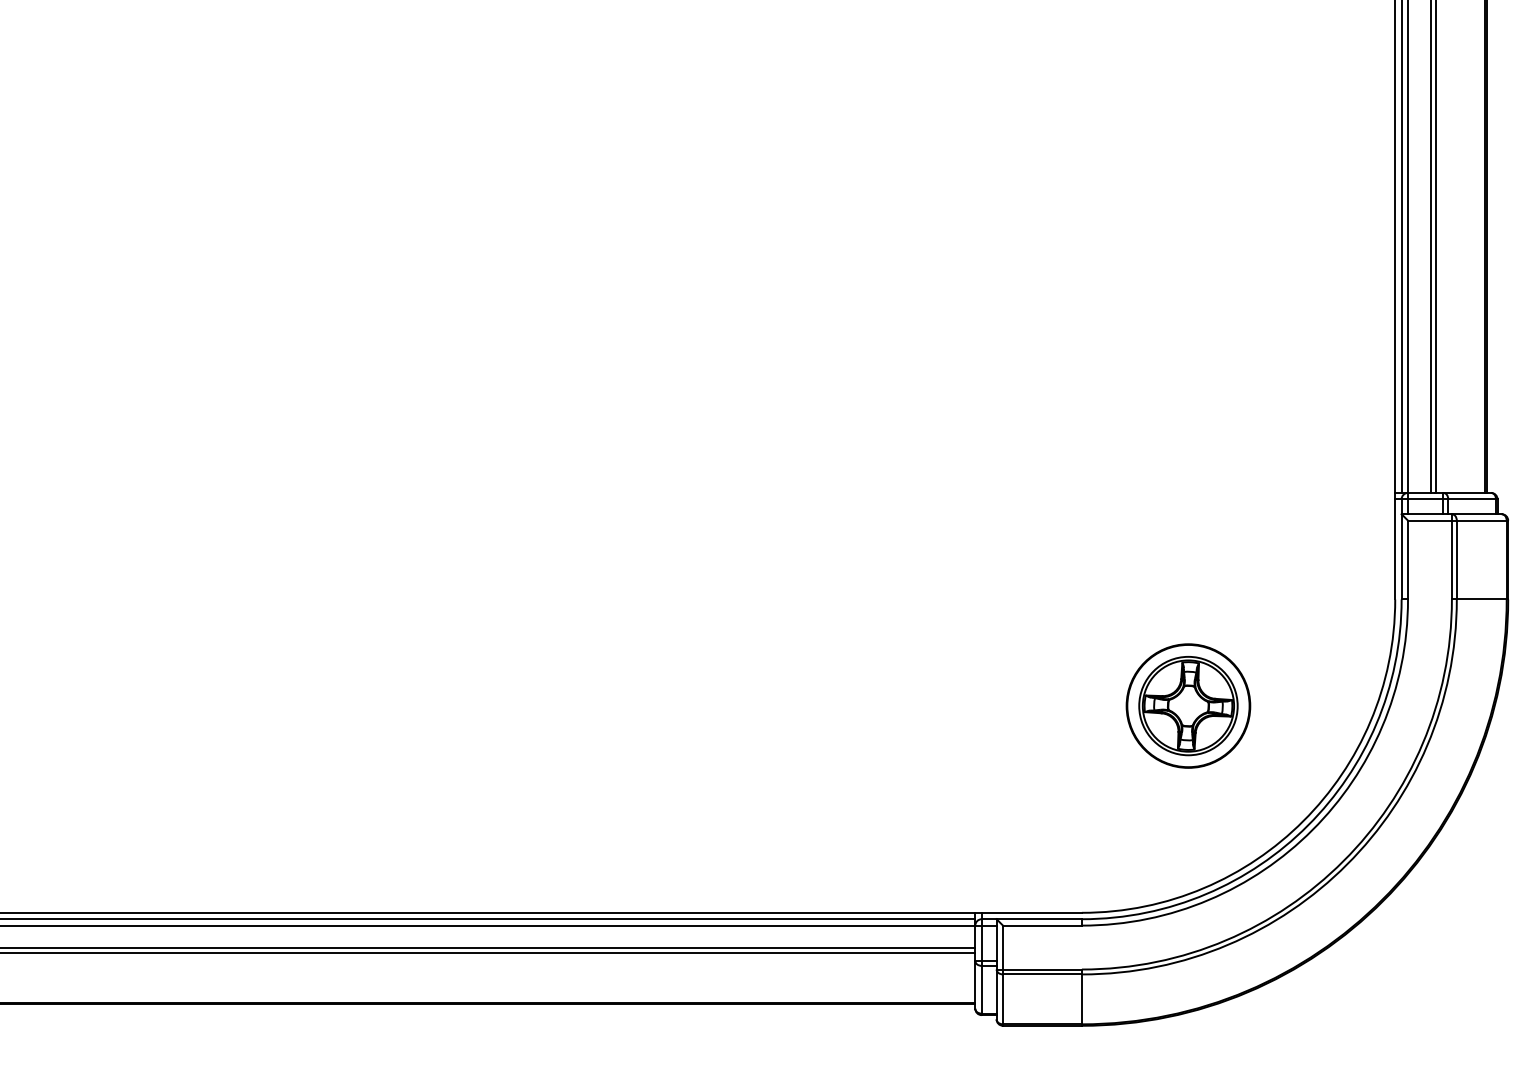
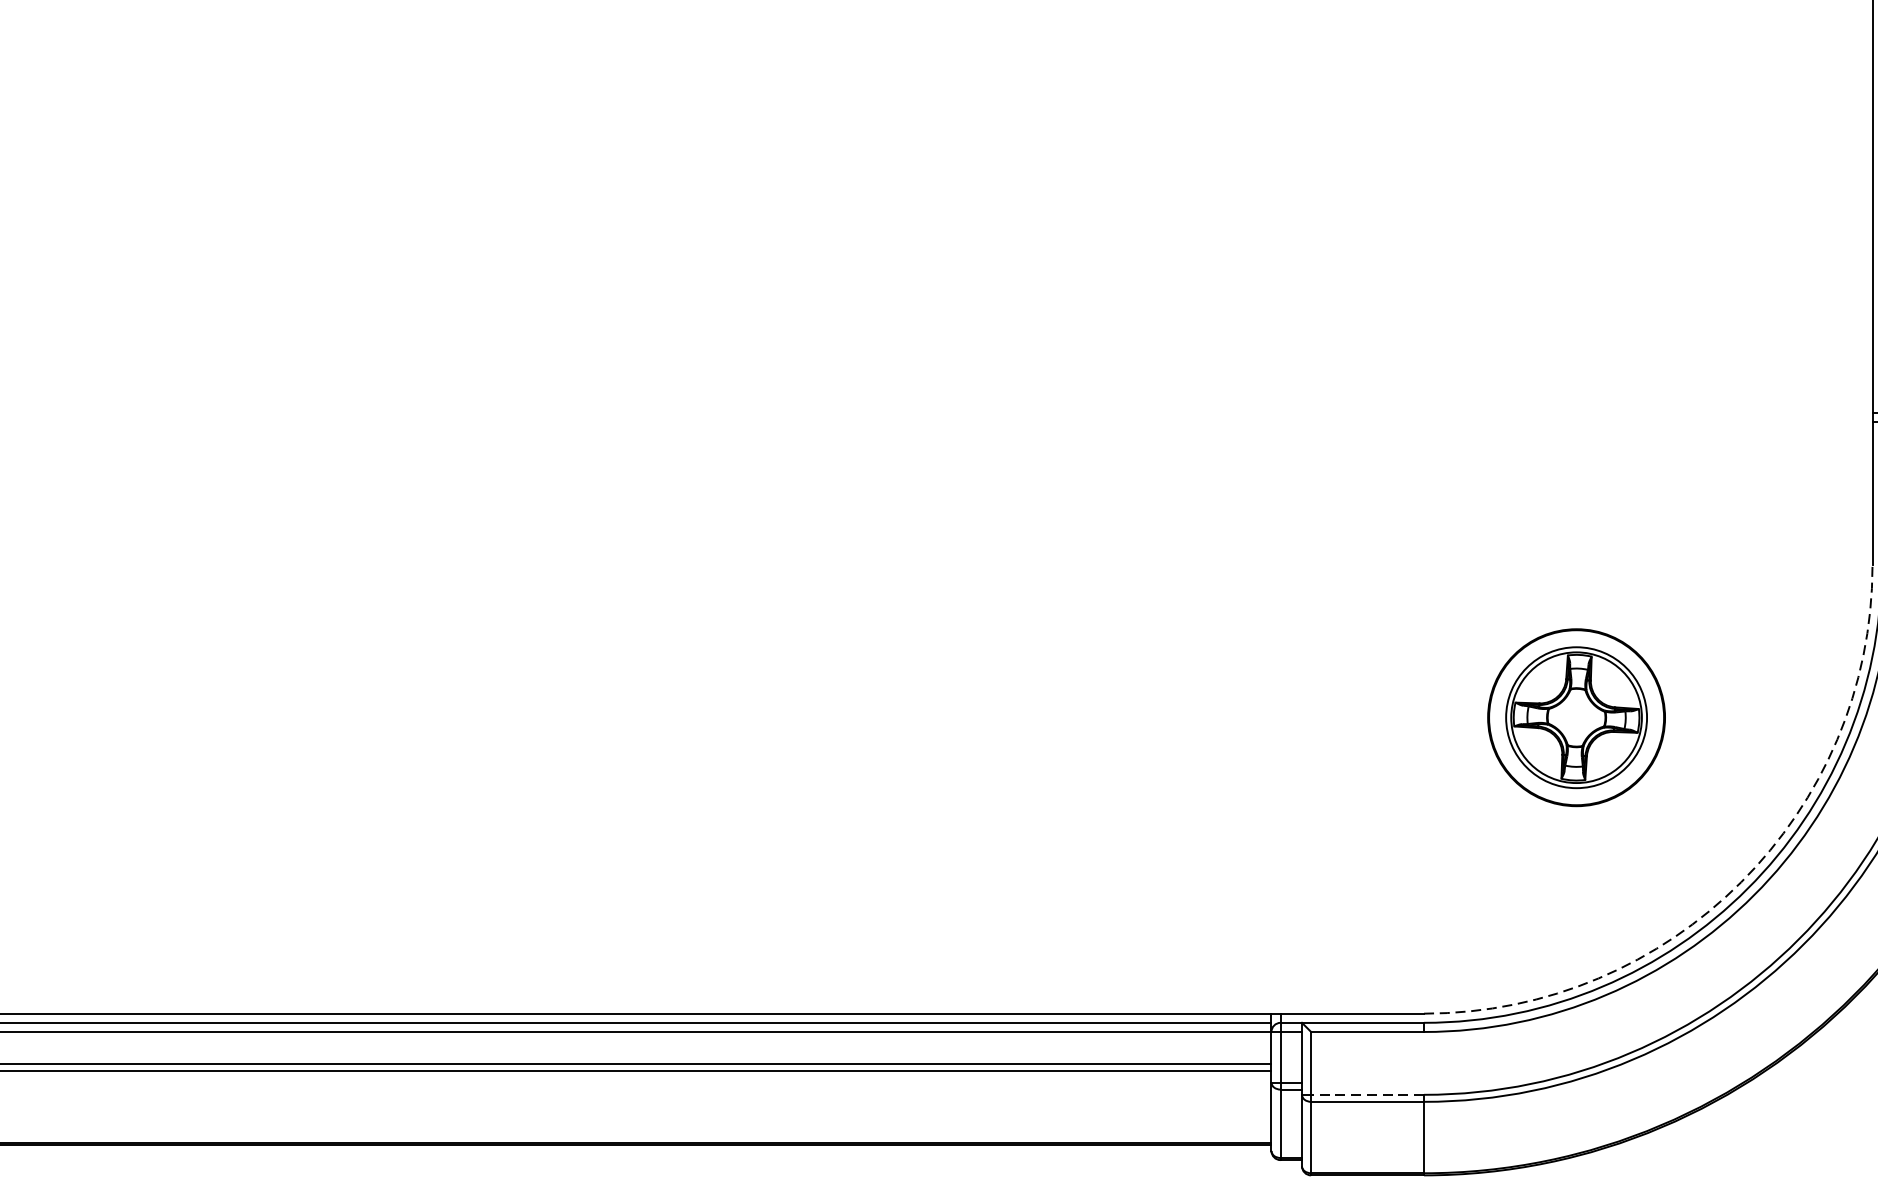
arc: (1303, 821) -> (1741, 882), solid -> dashed
line: (1041, 969) -> (1366, 1094), solid -> dashed

